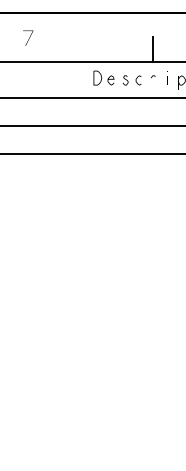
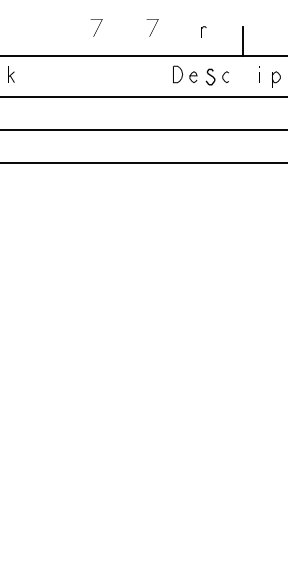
part: (75, 37) -> (152, 27), added
part: (152, 79) -> (203, 31), moved
part: (125, 80) -> (210, 77), size x1.4

